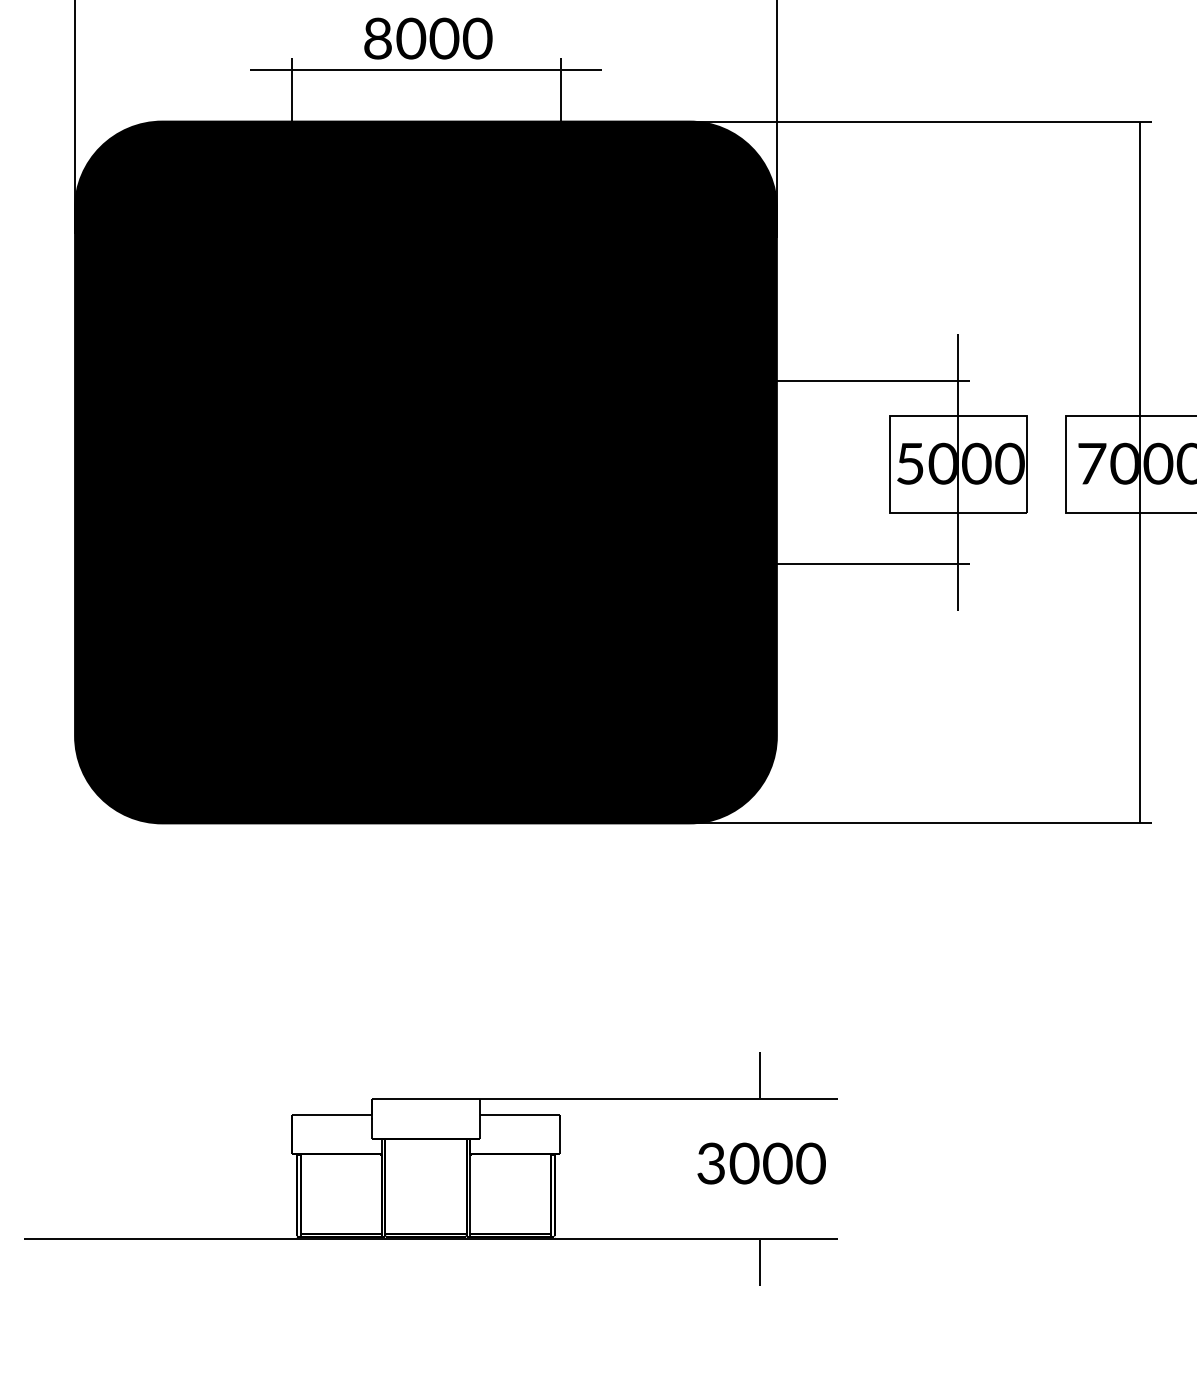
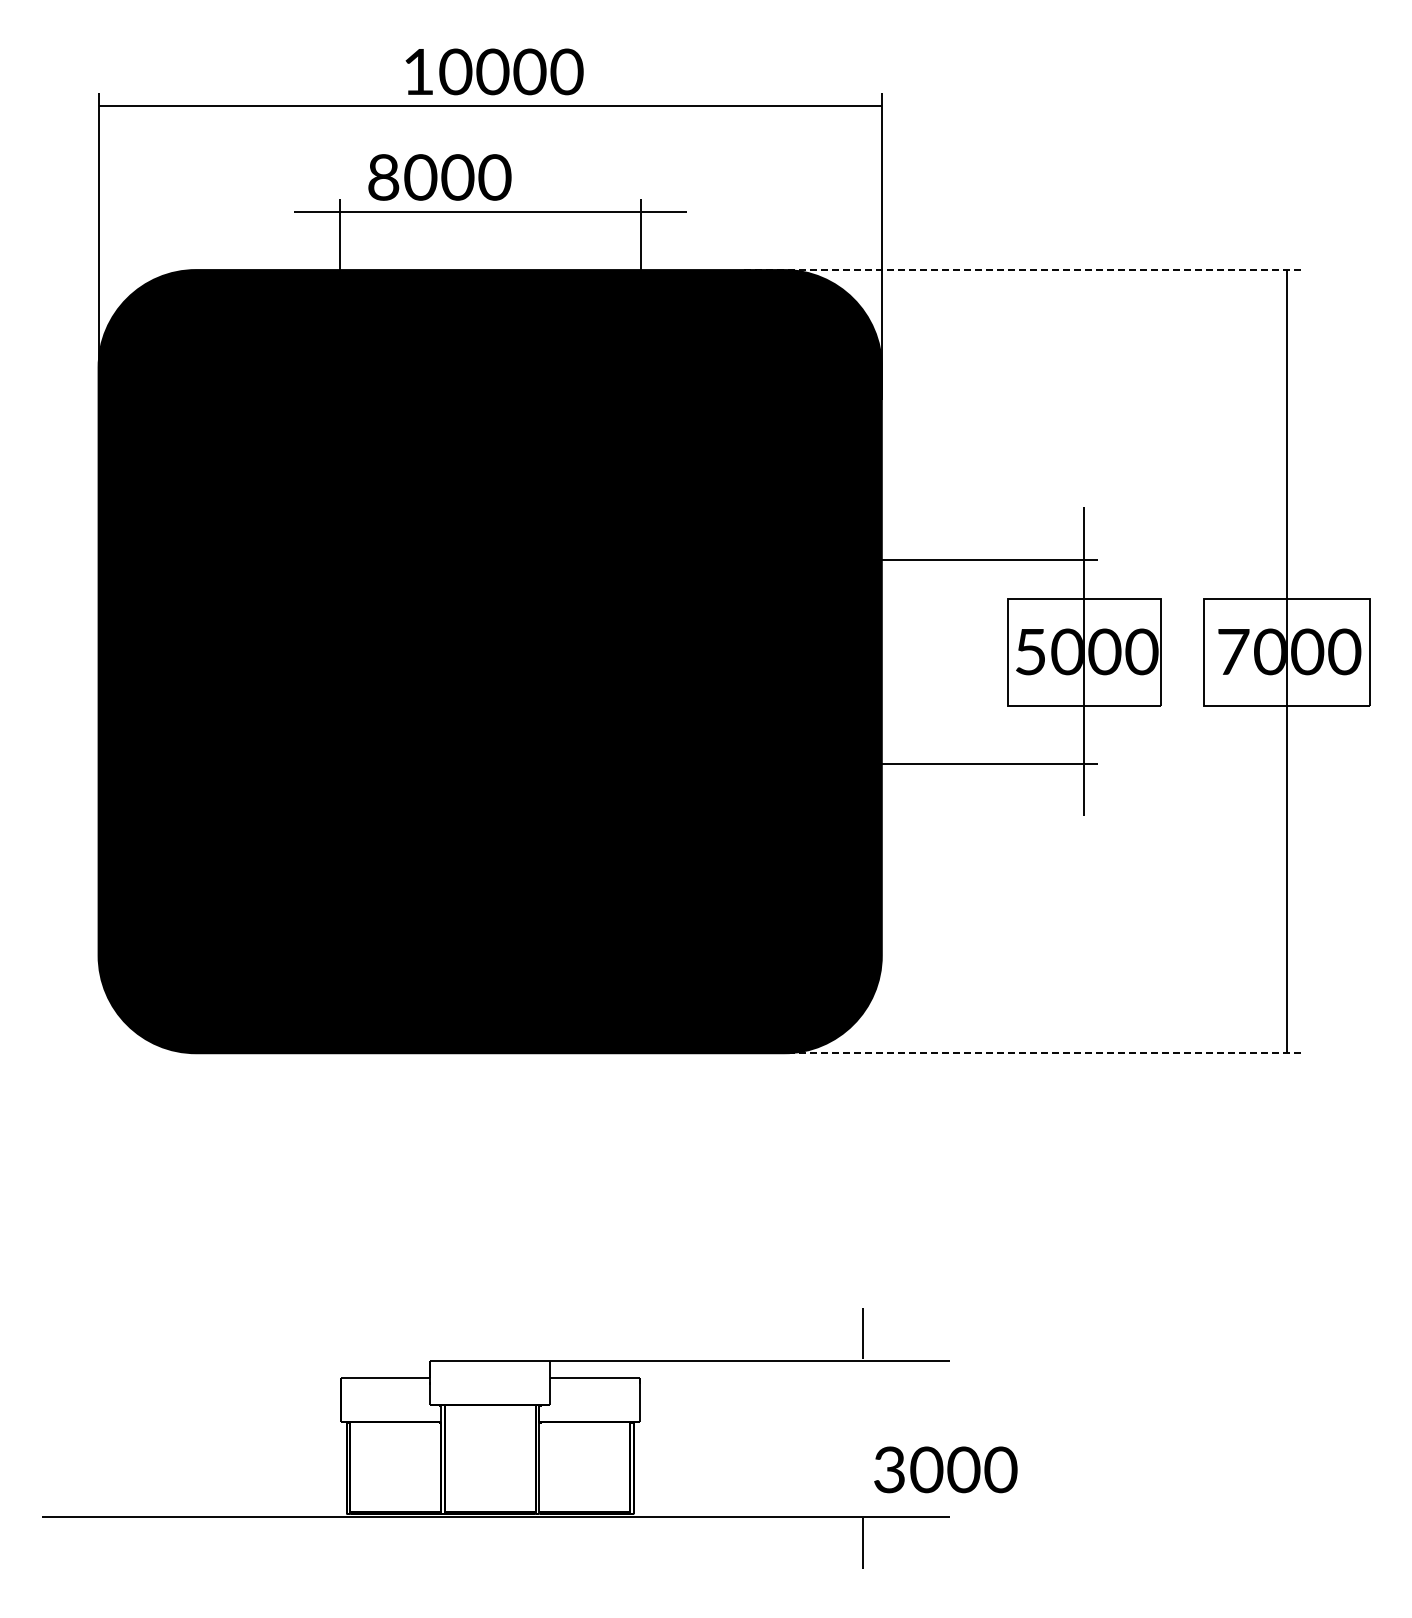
text: (428, 38) -> (439, 177), moved
line: (902, 121) -> (1021, 270), solid -> dashed
line: (902, 823) -> (1021, 1053), solid -> dashed
text: (761, 1163) -> (945, 1469), moved

